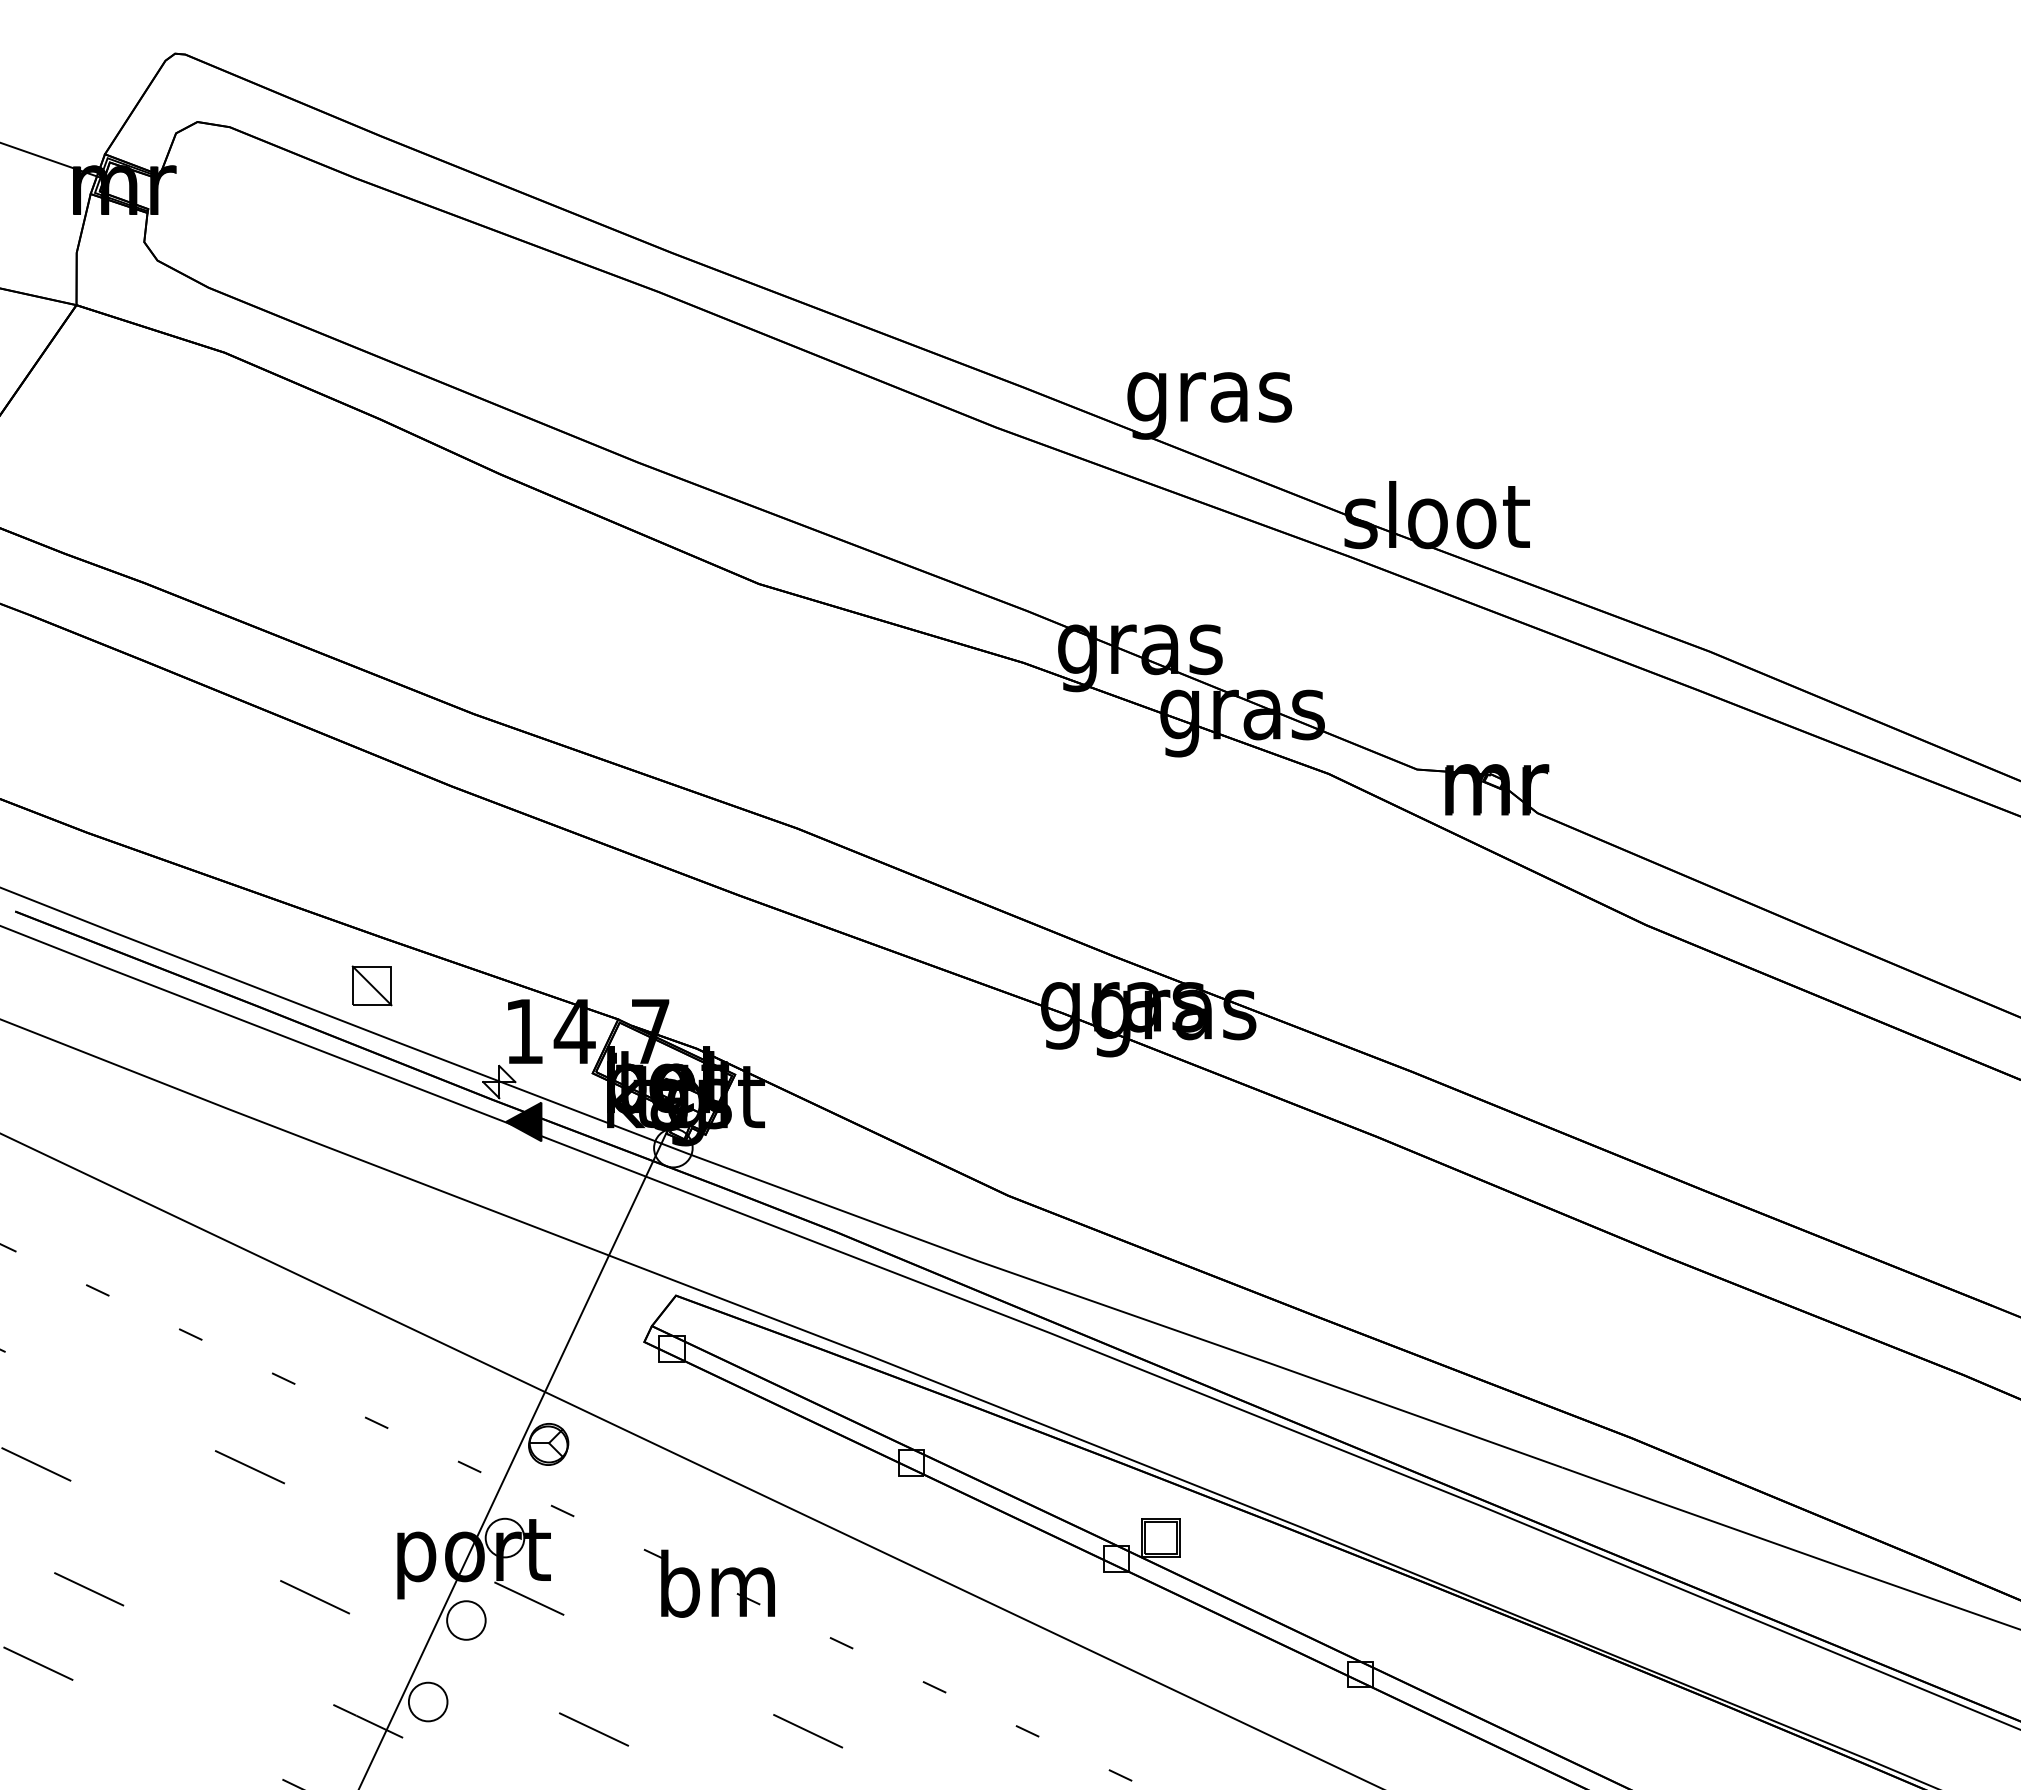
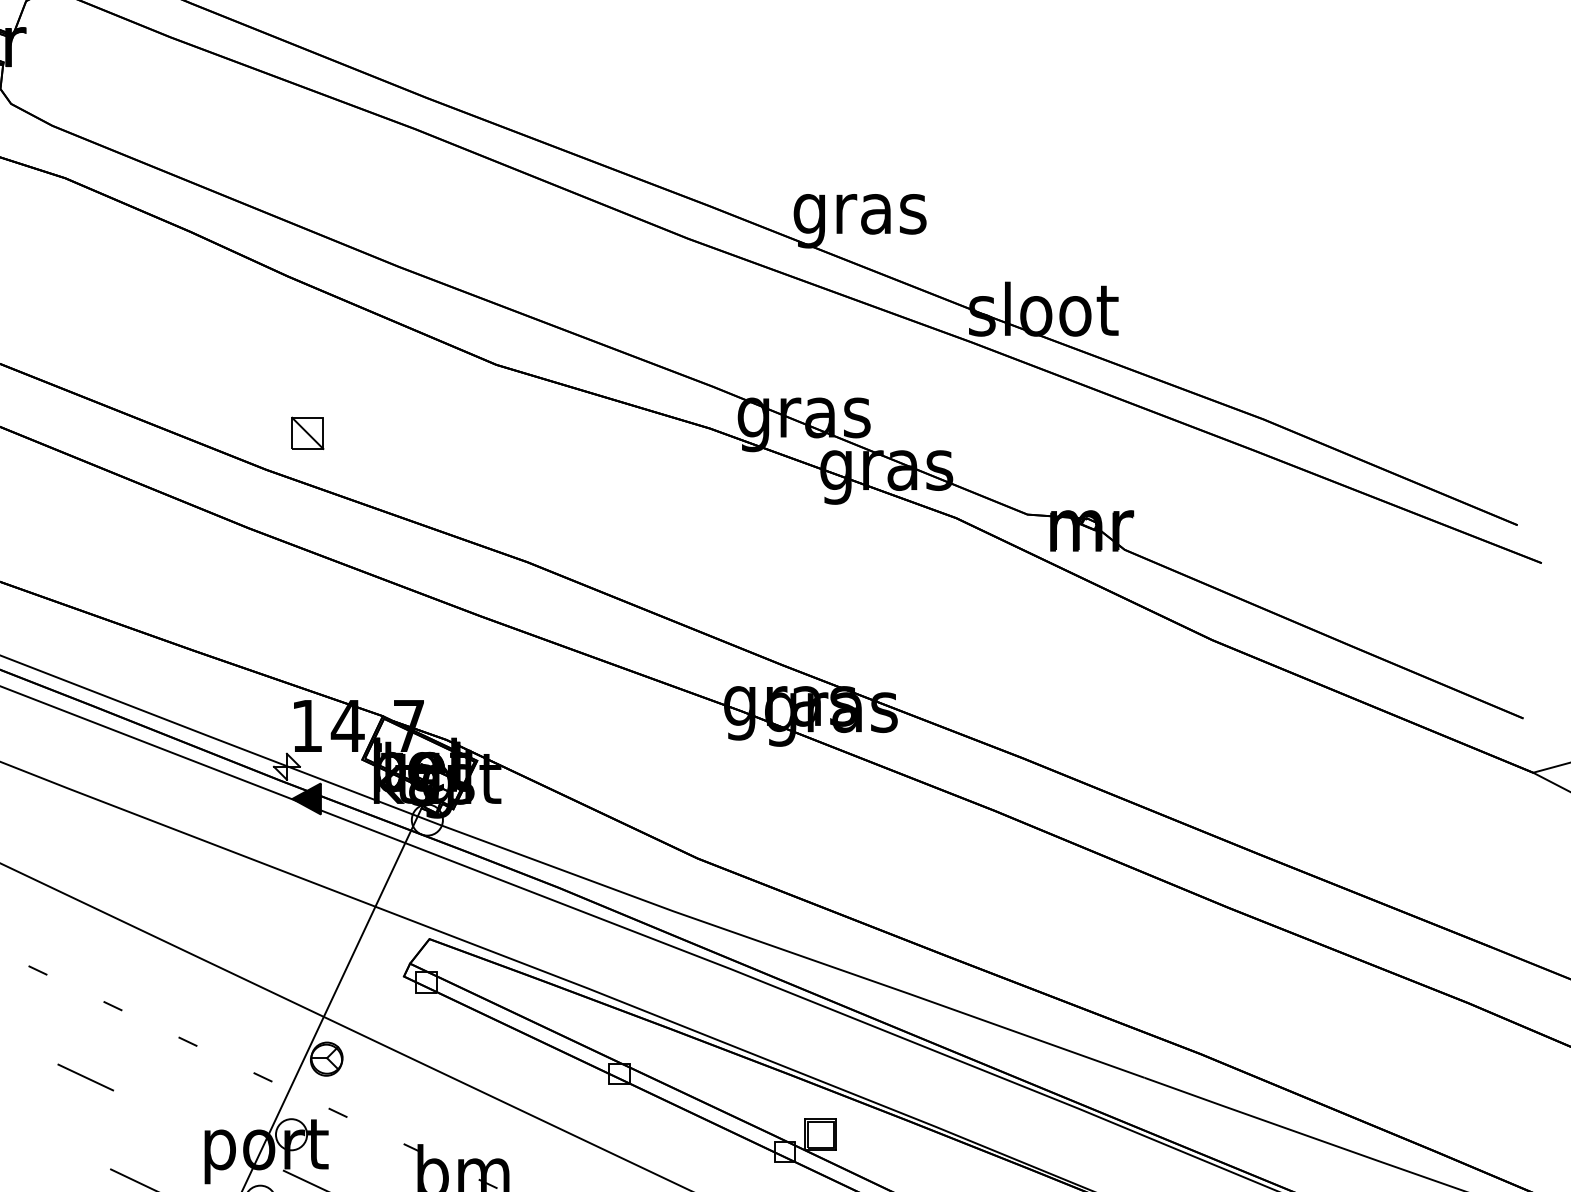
part: (371, 985) -> (307, 433), moved

